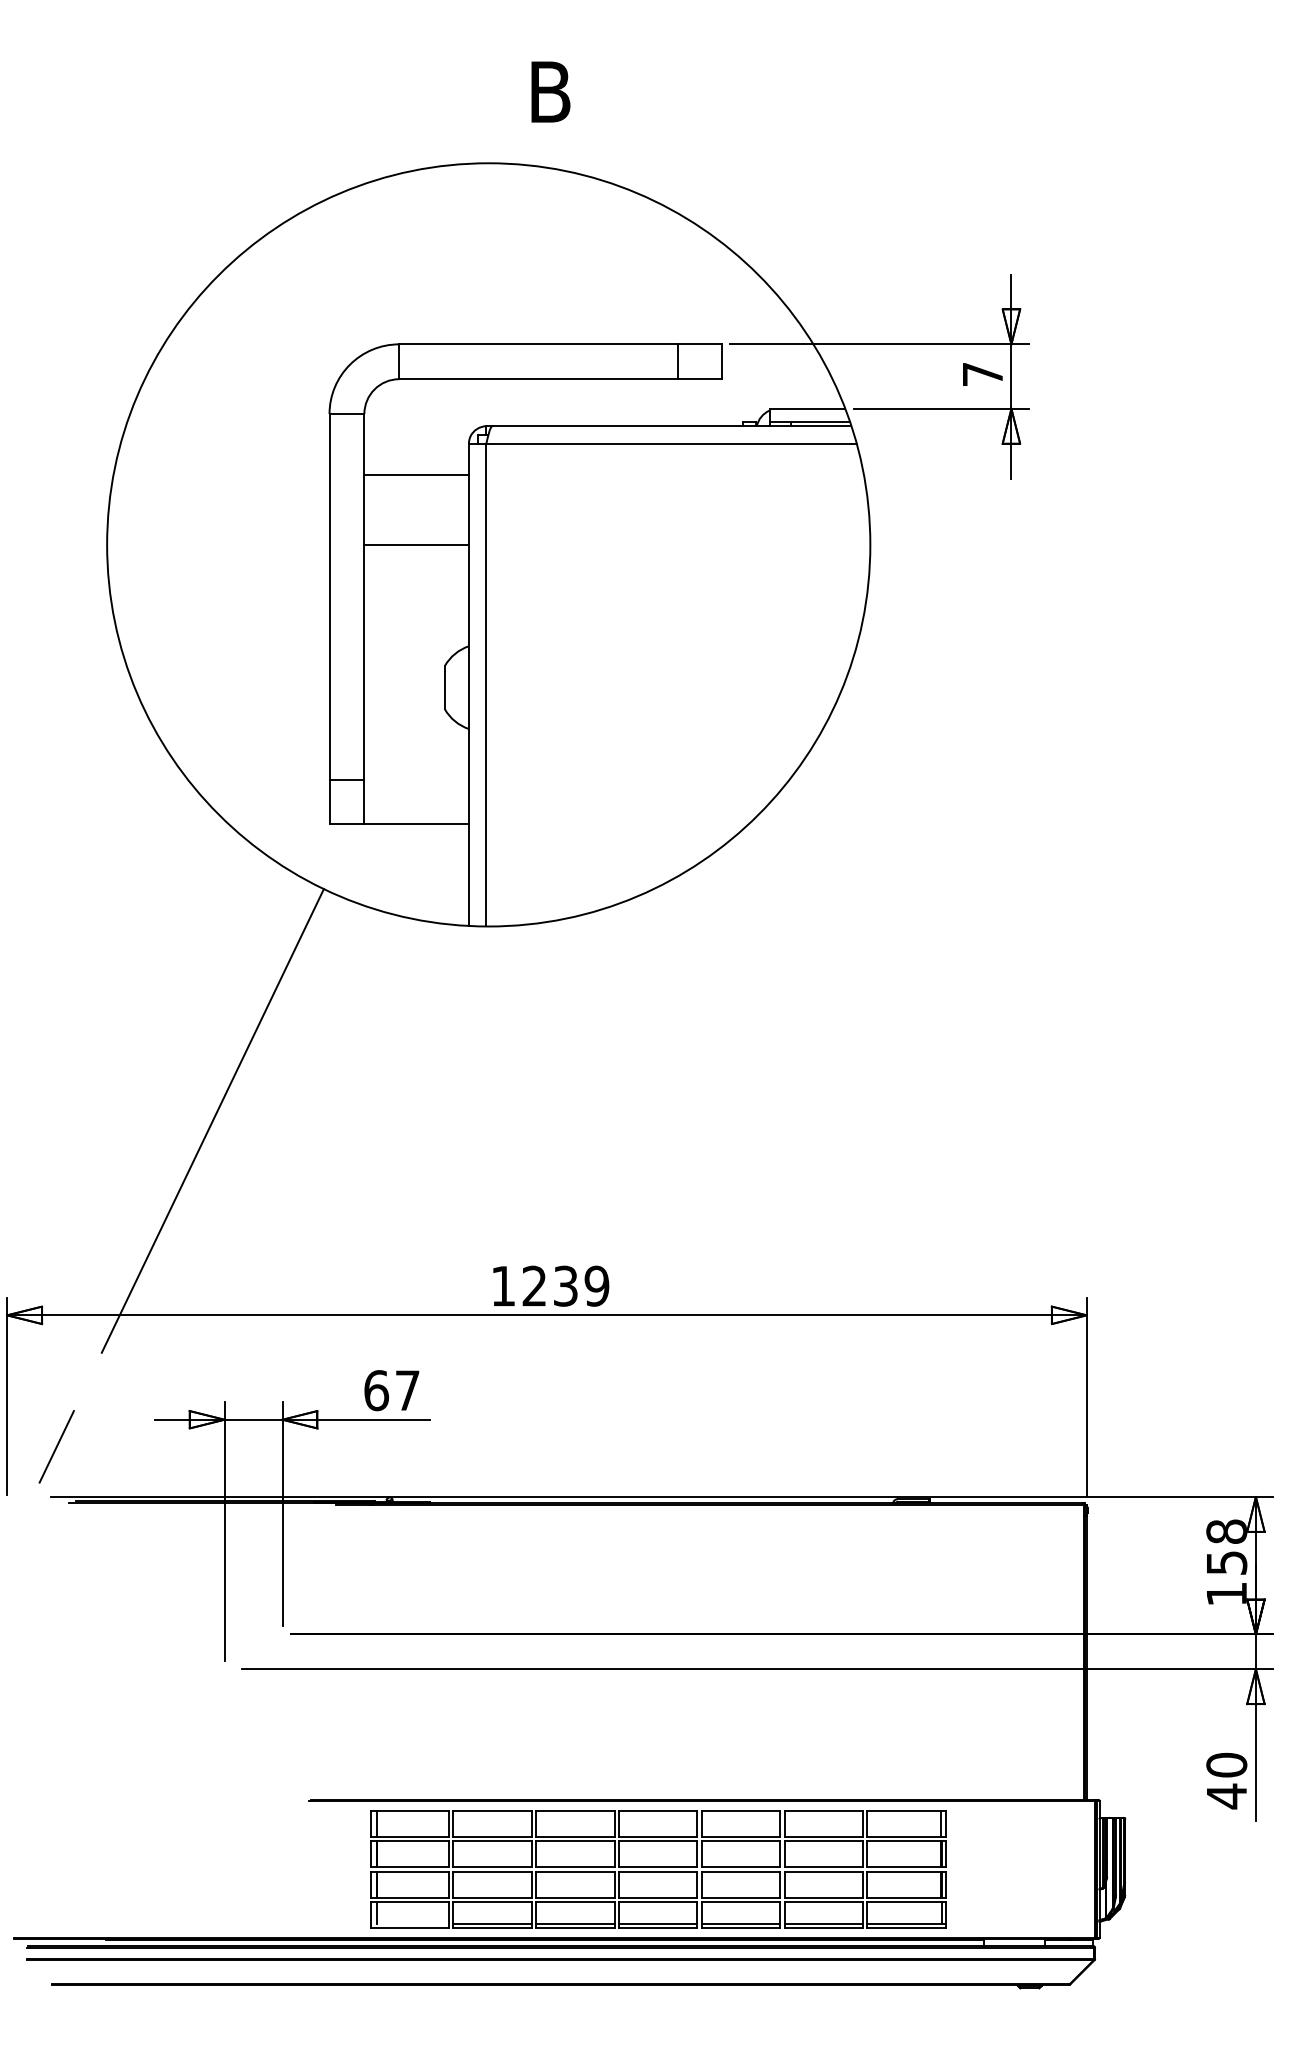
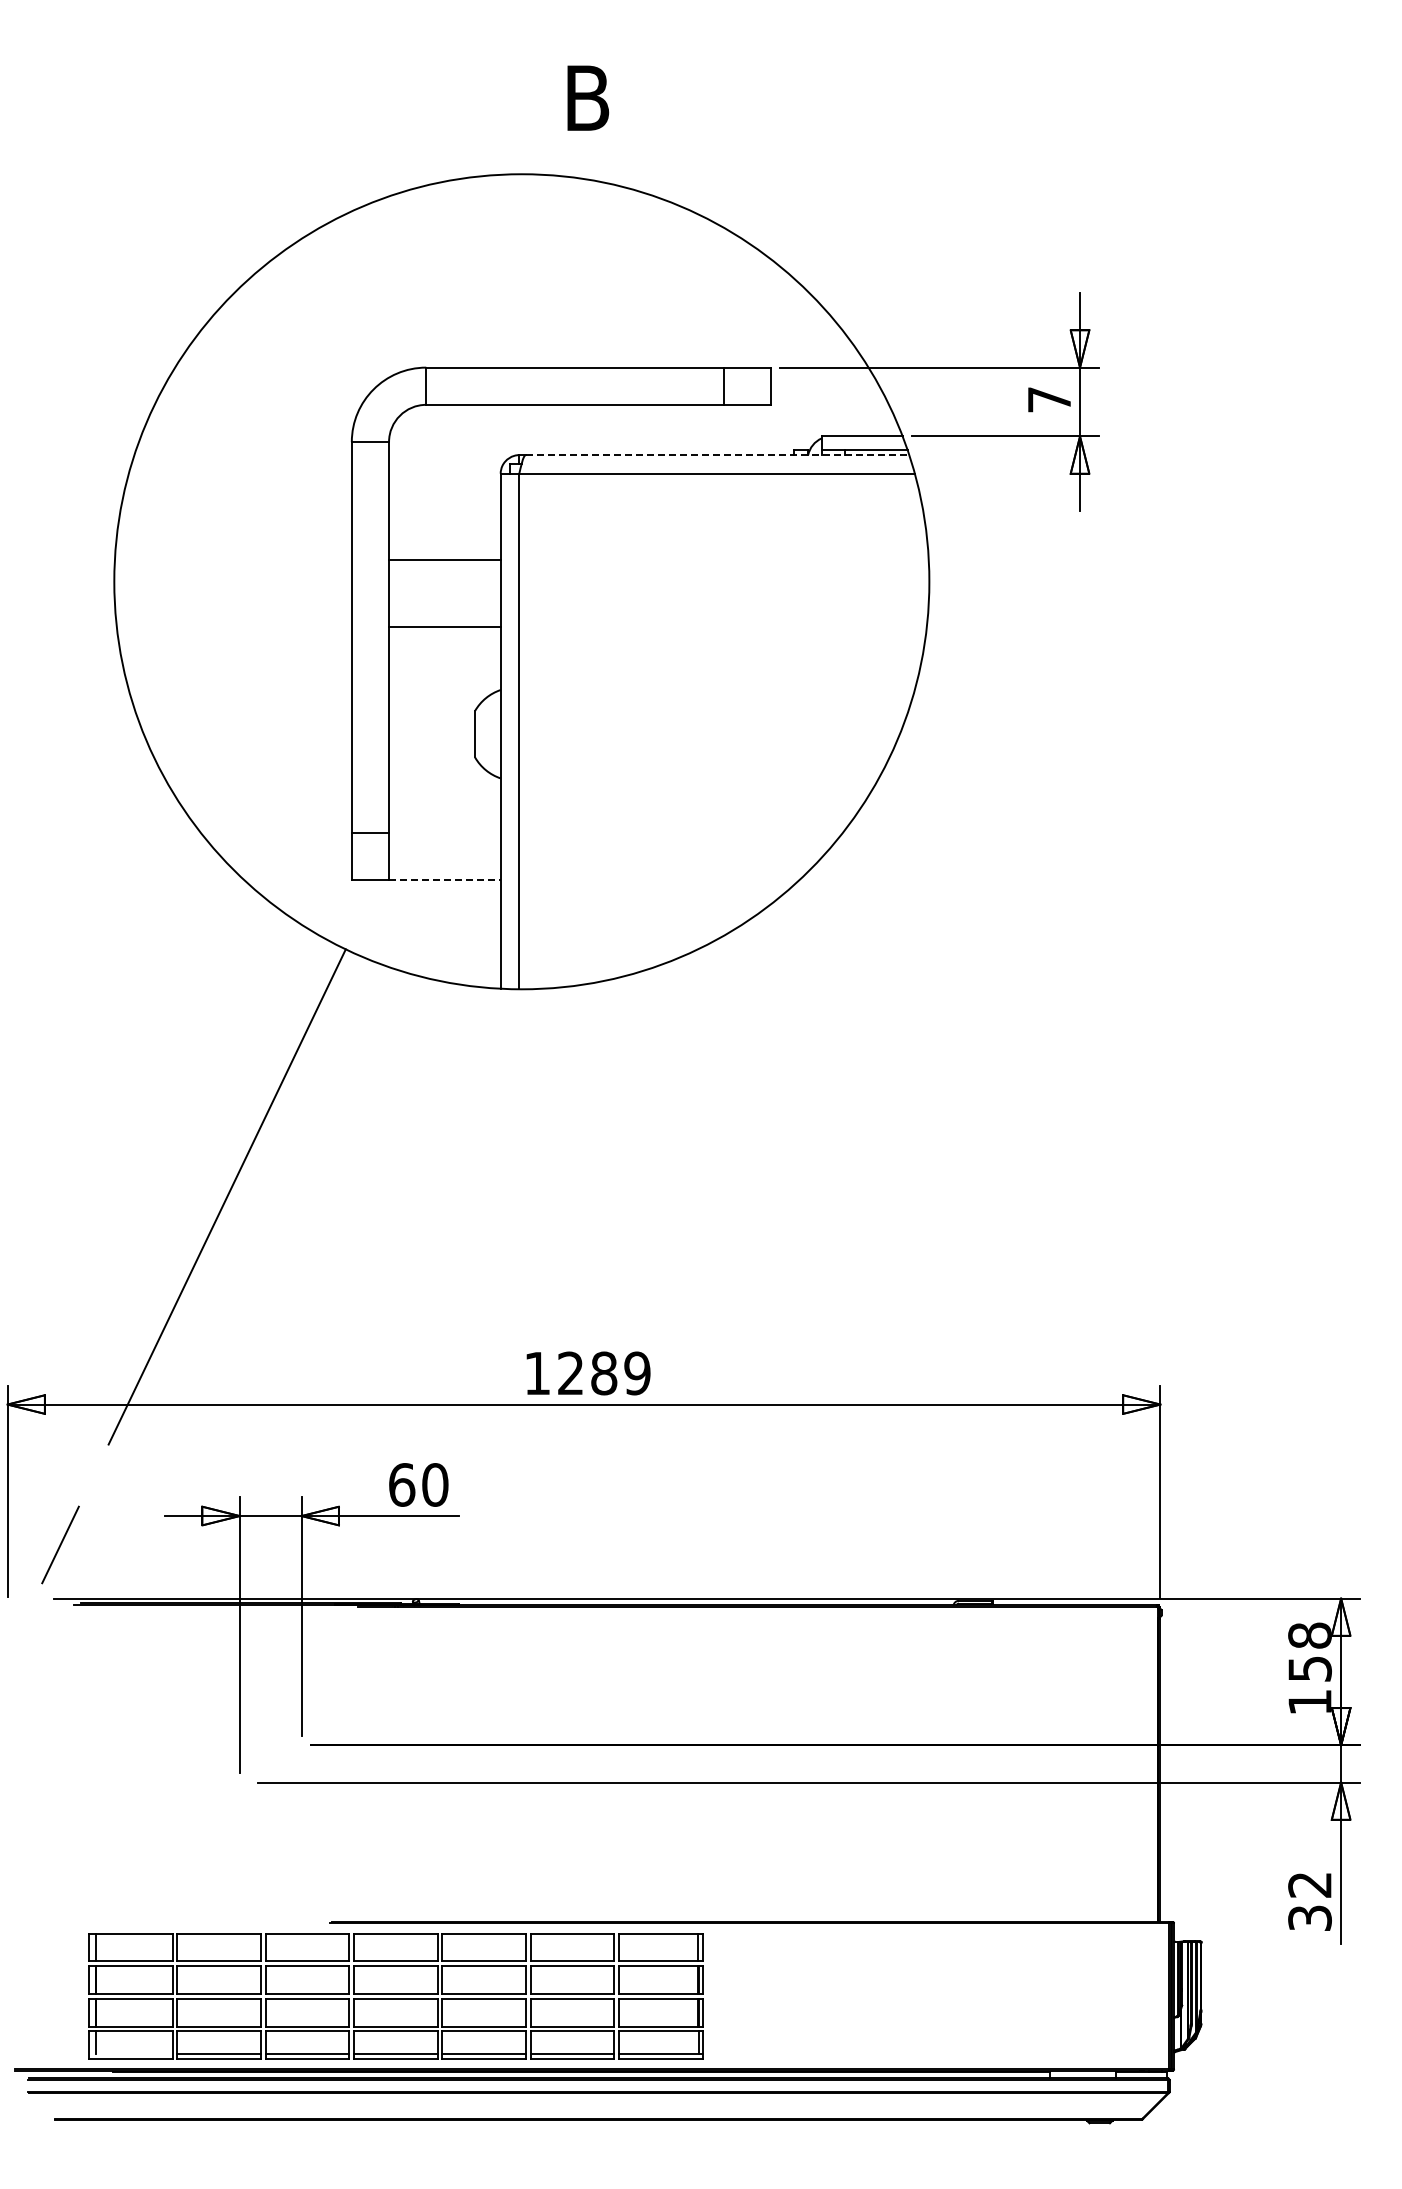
line: (671, 426) -> (717, 455), solid -> dashed
line: (416, 475) -> (444, 559), moved
line: (416, 545) -> (444, 627), moved
line: (416, 823) -> (444, 879), solid -> dashed
text: (566, 1286) -> (604, 1373), 1239 -> 1289
text: (407, 1390) -> (435, 1484), 67 -> 60
text: (1226, 1780) -> (1309, 1901), 40 -> 32
part: (657, 1869) -> (395, 1996), moved

